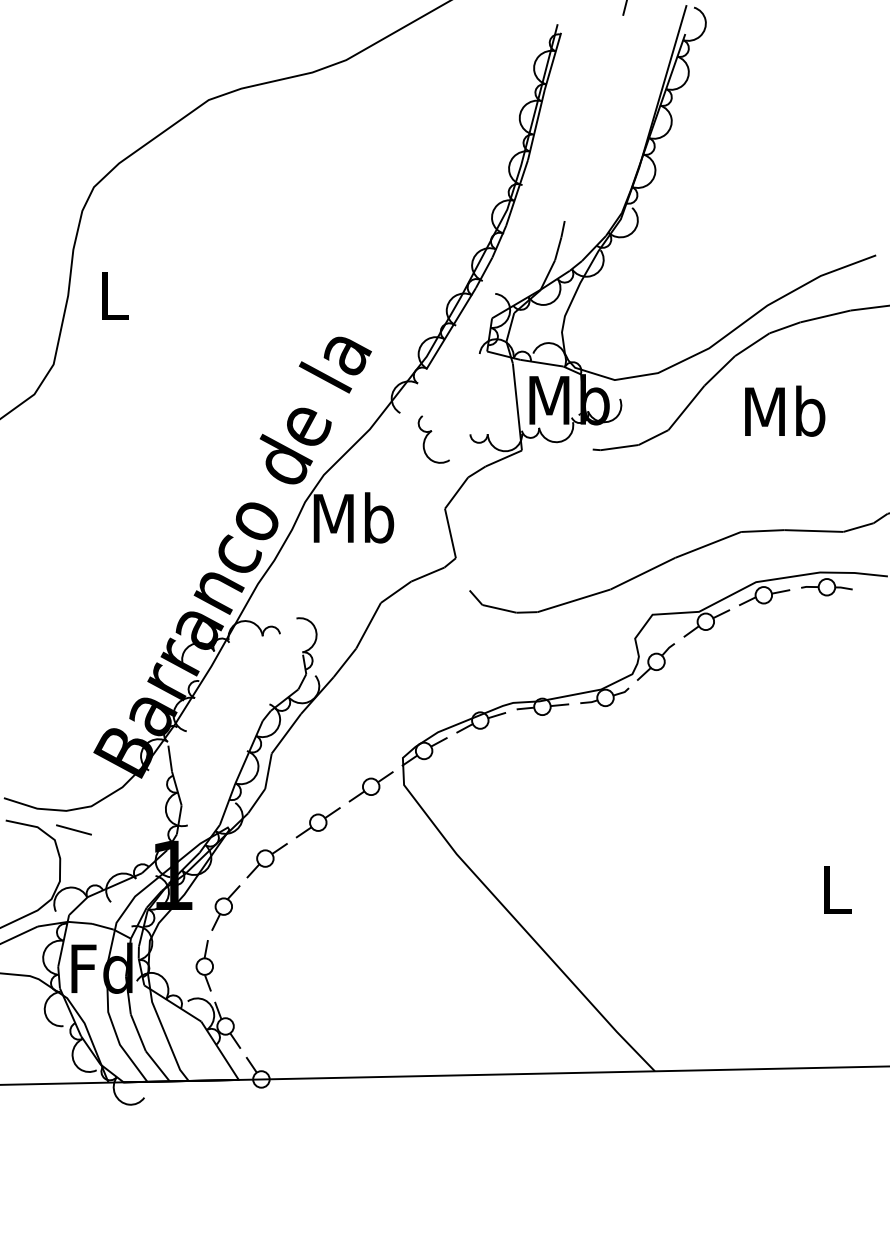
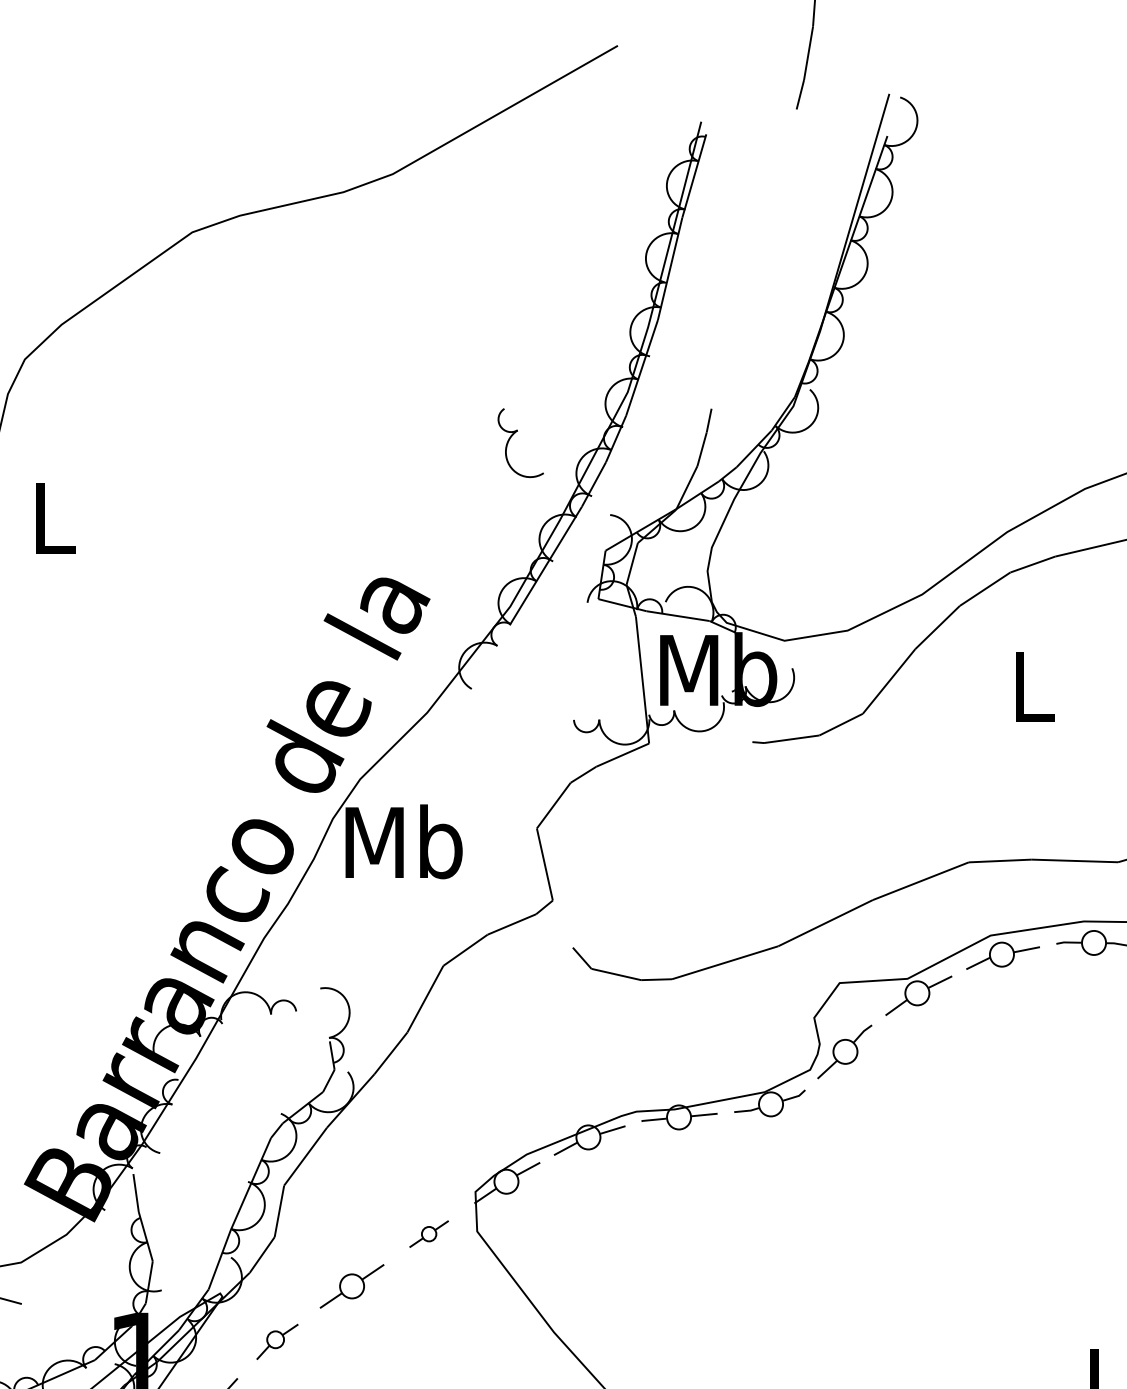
text: (785, 410) -> (1033, 685), Mb -> L
part: (429, 434) -> (514, 435), moved
part: (370, 786) -> (428, 1233), size x0.6
part: (266, 860) -> (276, 1341), size x0.7

